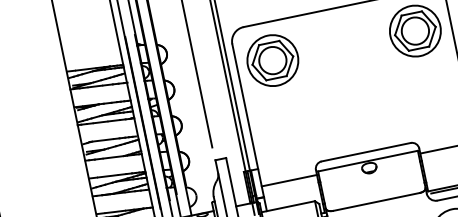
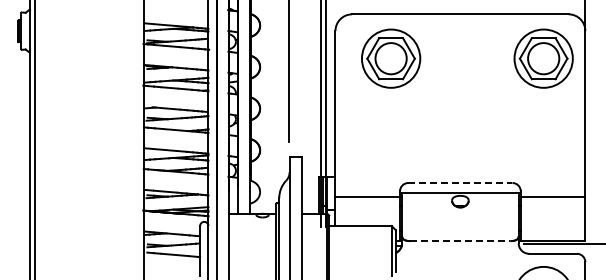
part: (273, 60) -> (391, 58), moved
line: (366, 152) -> (460, 183), solid -> dashed
line: (376, 202) -> (460, 241), solid -> dashed

